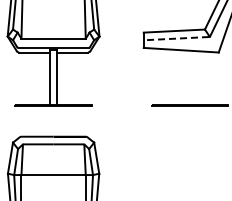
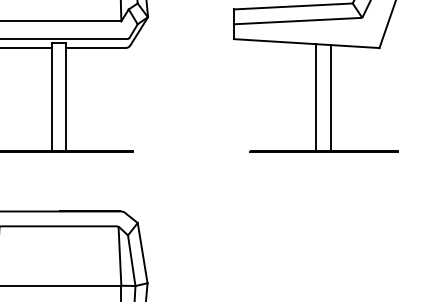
line: (176, 38) -> (297, 20), dashed -> solid
line: (186, 77) -> (316, 96), added
line: (193, 78) -> (330, 98), added

